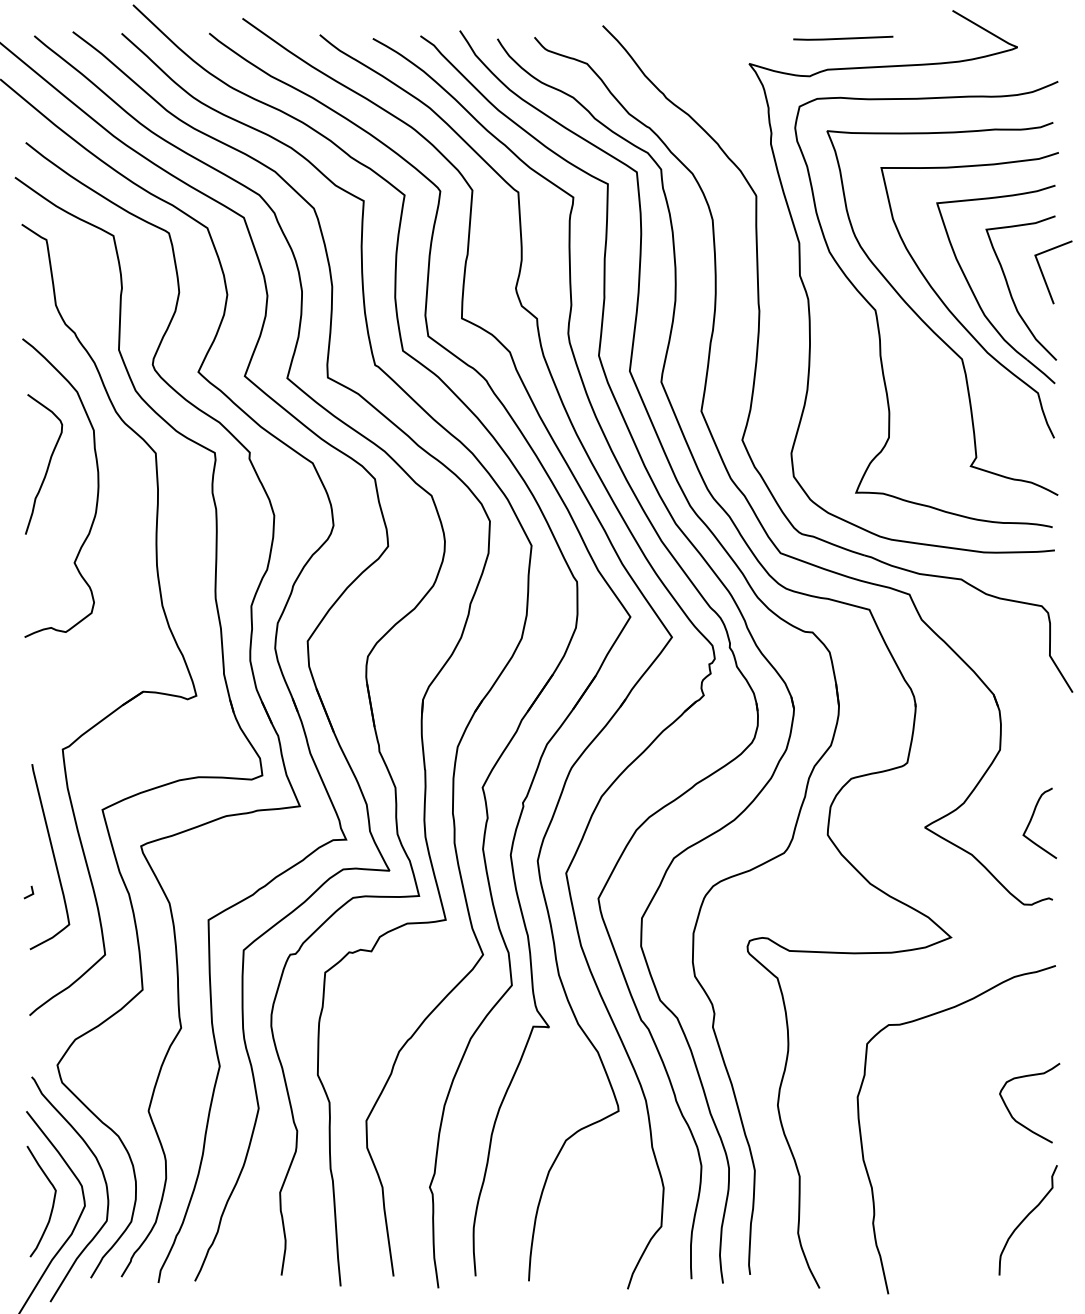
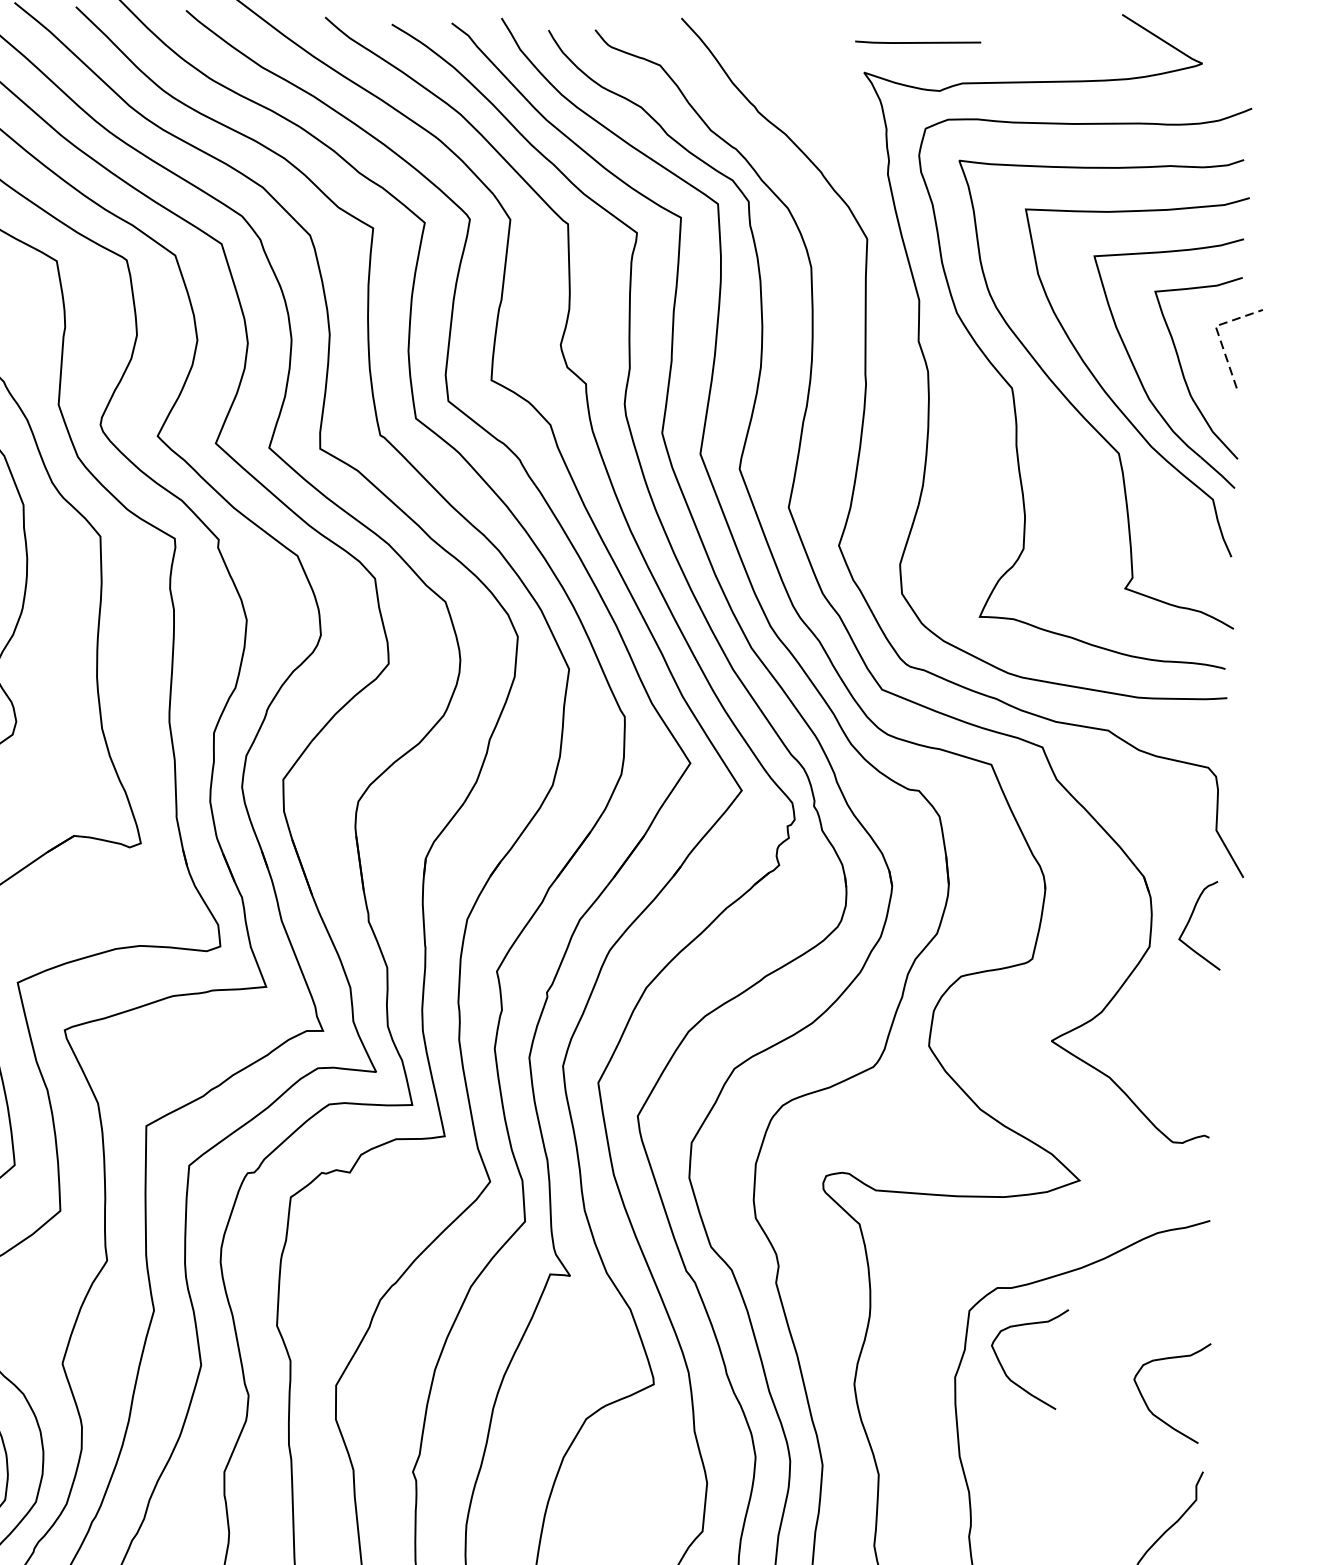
line: (843, 37) -> (918, 41), moved
line: (1037, 260) -> (1218, 332), solid -> dashed
curve: (1031, 821) -> (1189, 922), moved
curve: (896, 1088) -> (1004, 1368), added

